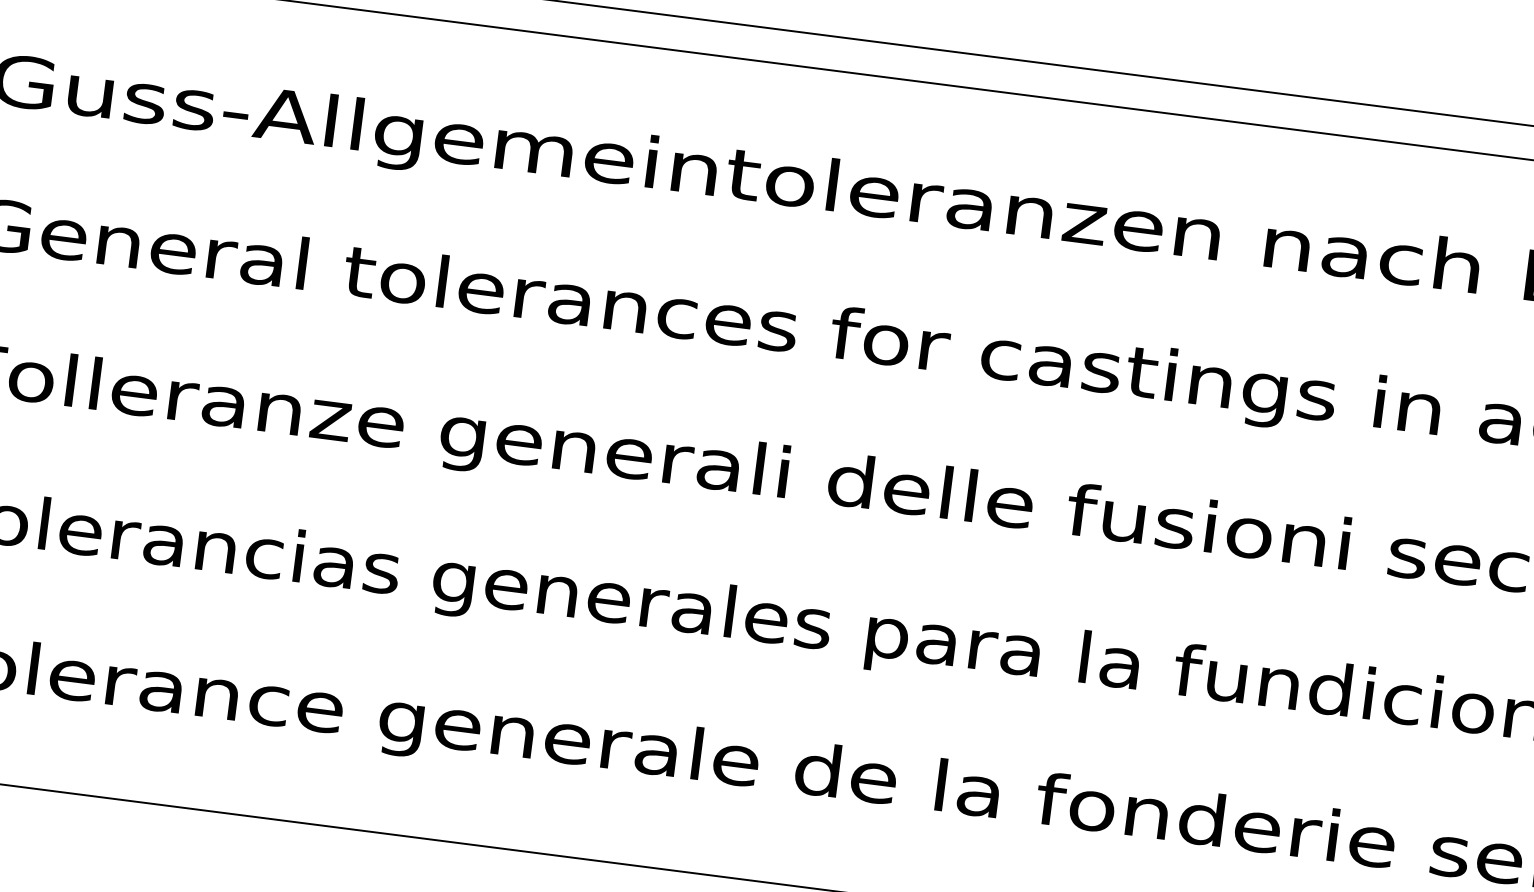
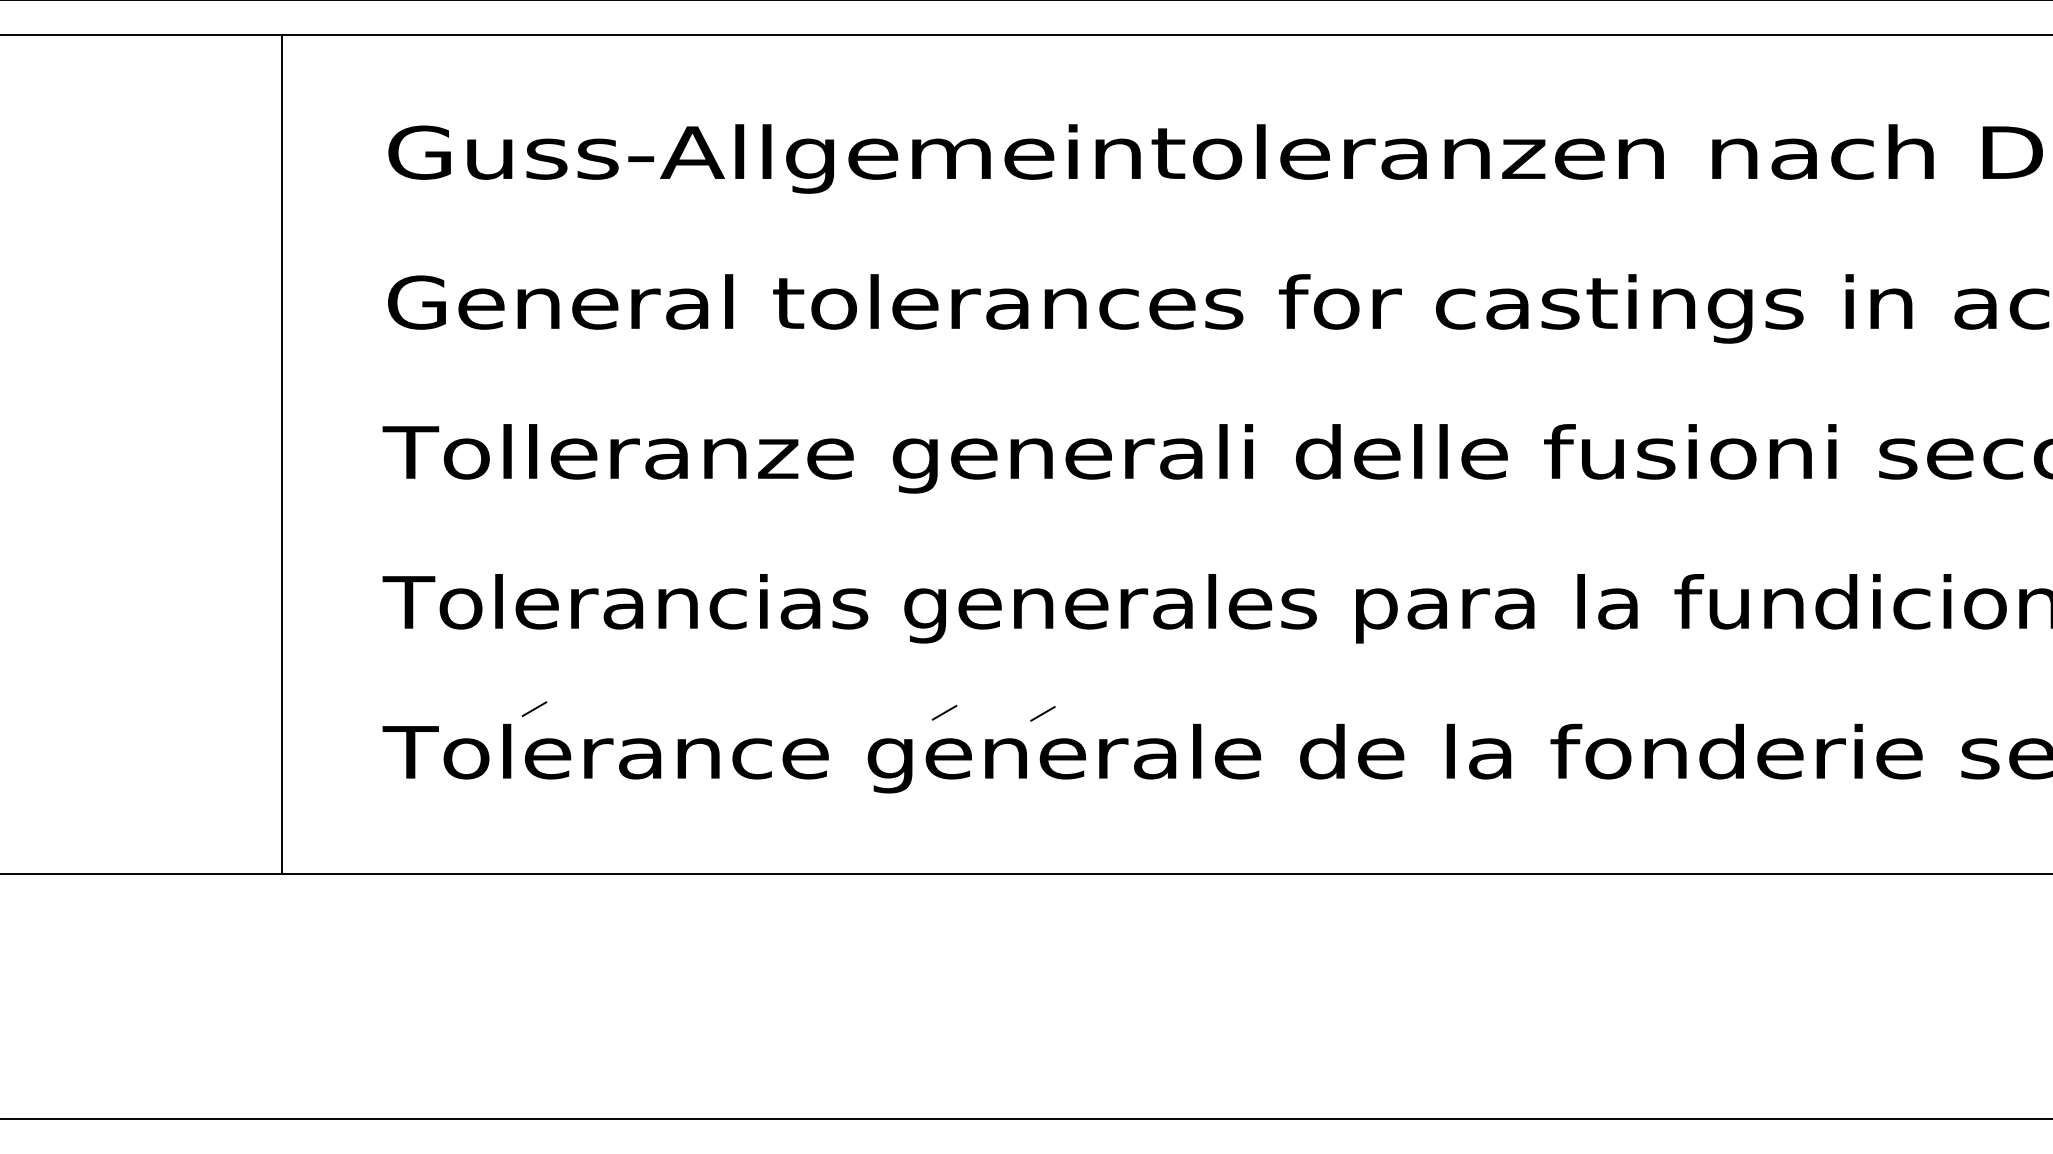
line: (65, 630) -> (534, 708), added
line: (459, 684) -> (944, 712), added
line: (553, 698) -> (1042, 713), added

